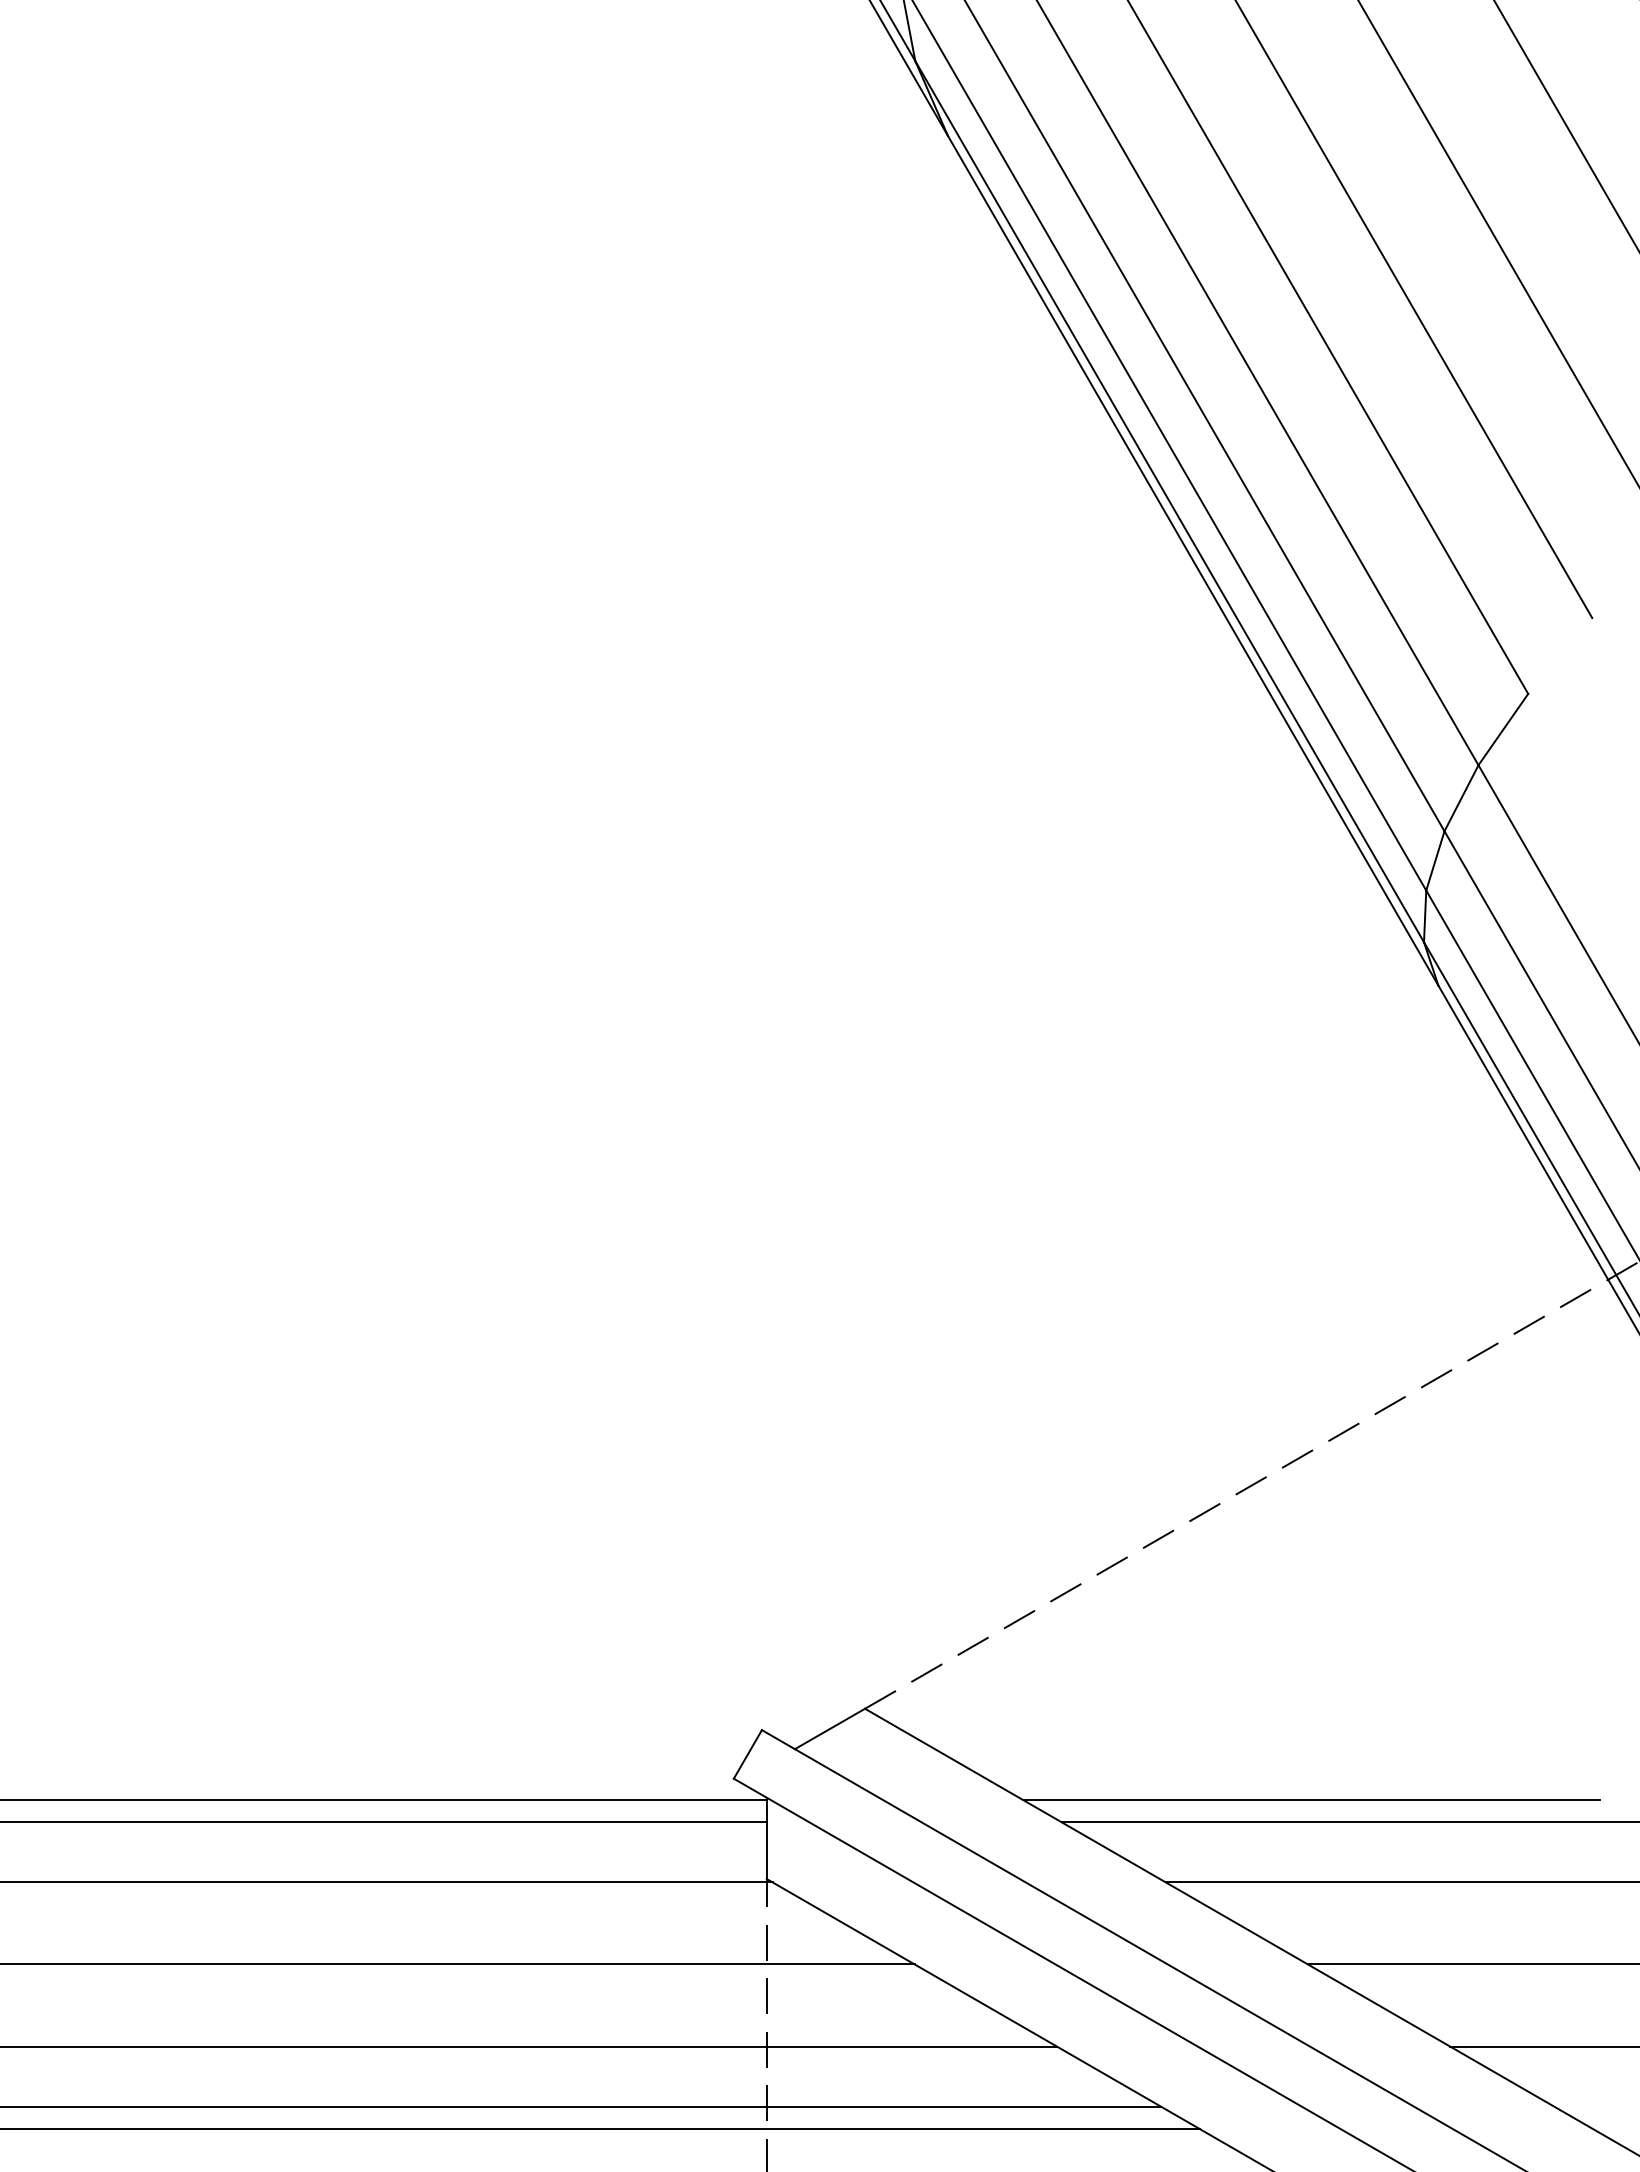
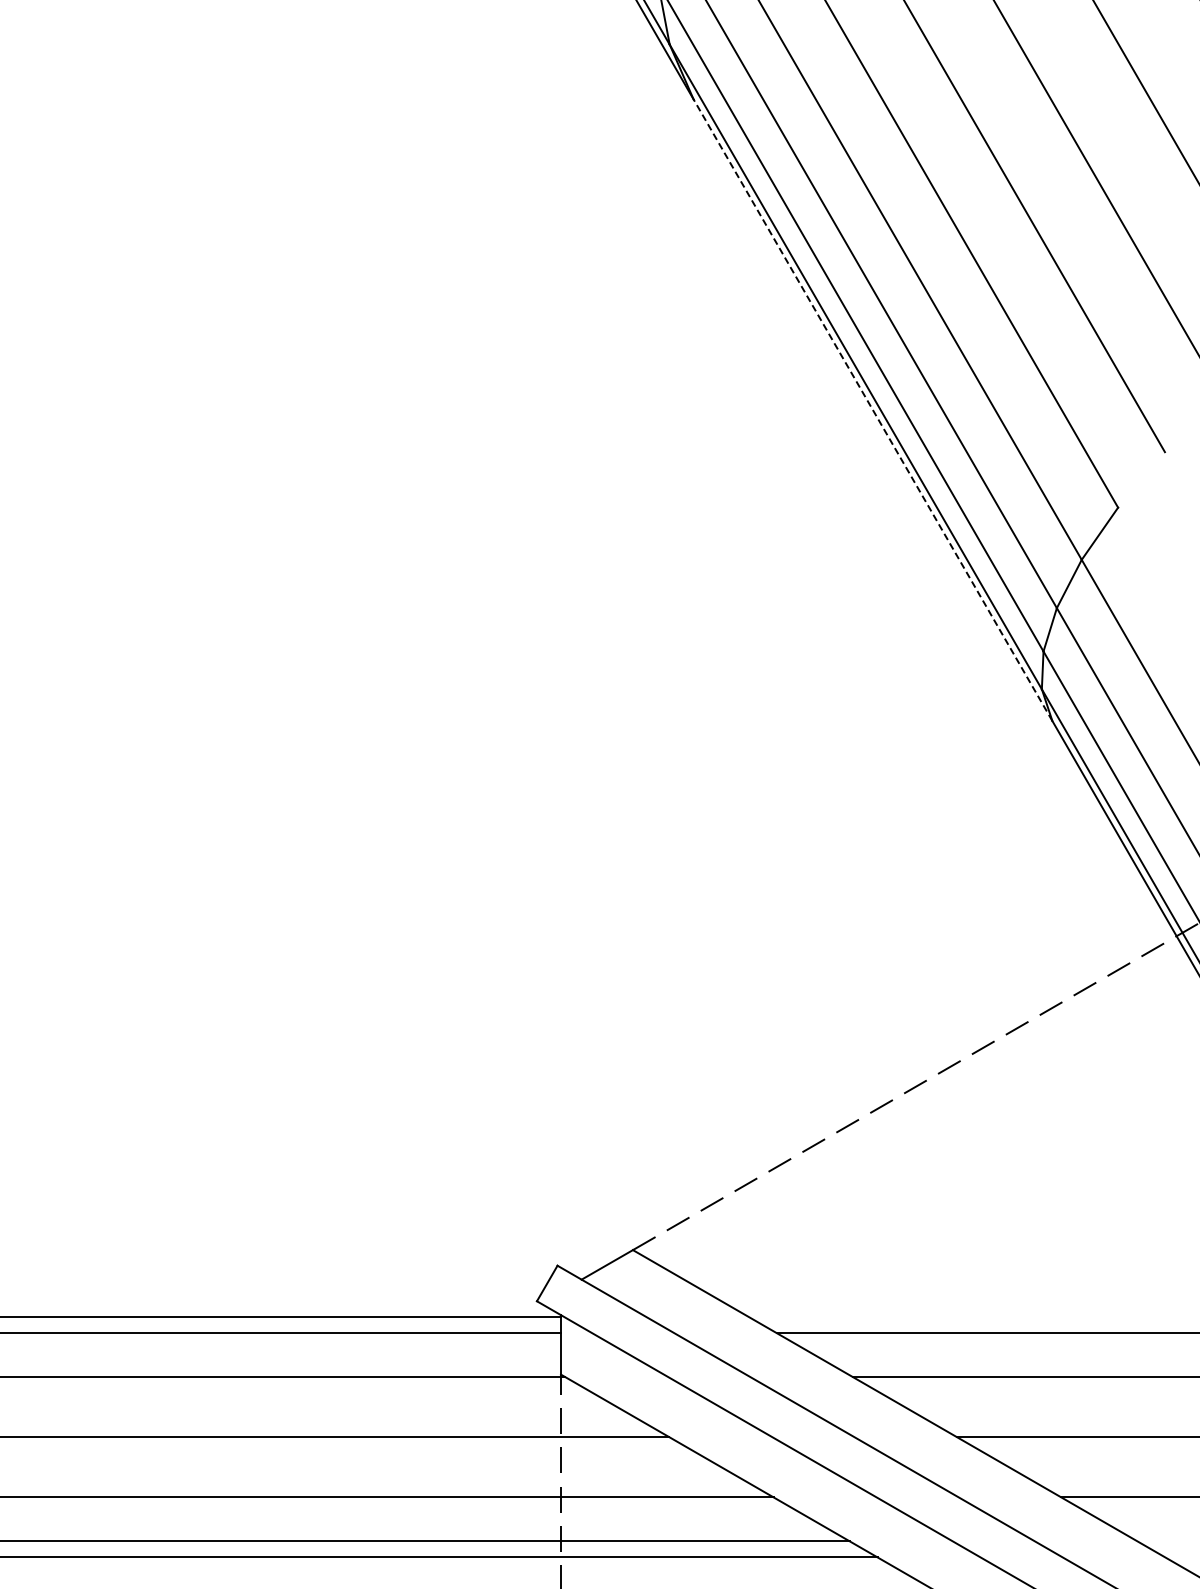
line: (1192, 561) -> (872, 410), solid -> dashed
line: (1311, 1799) -> (959, 1316), removed

